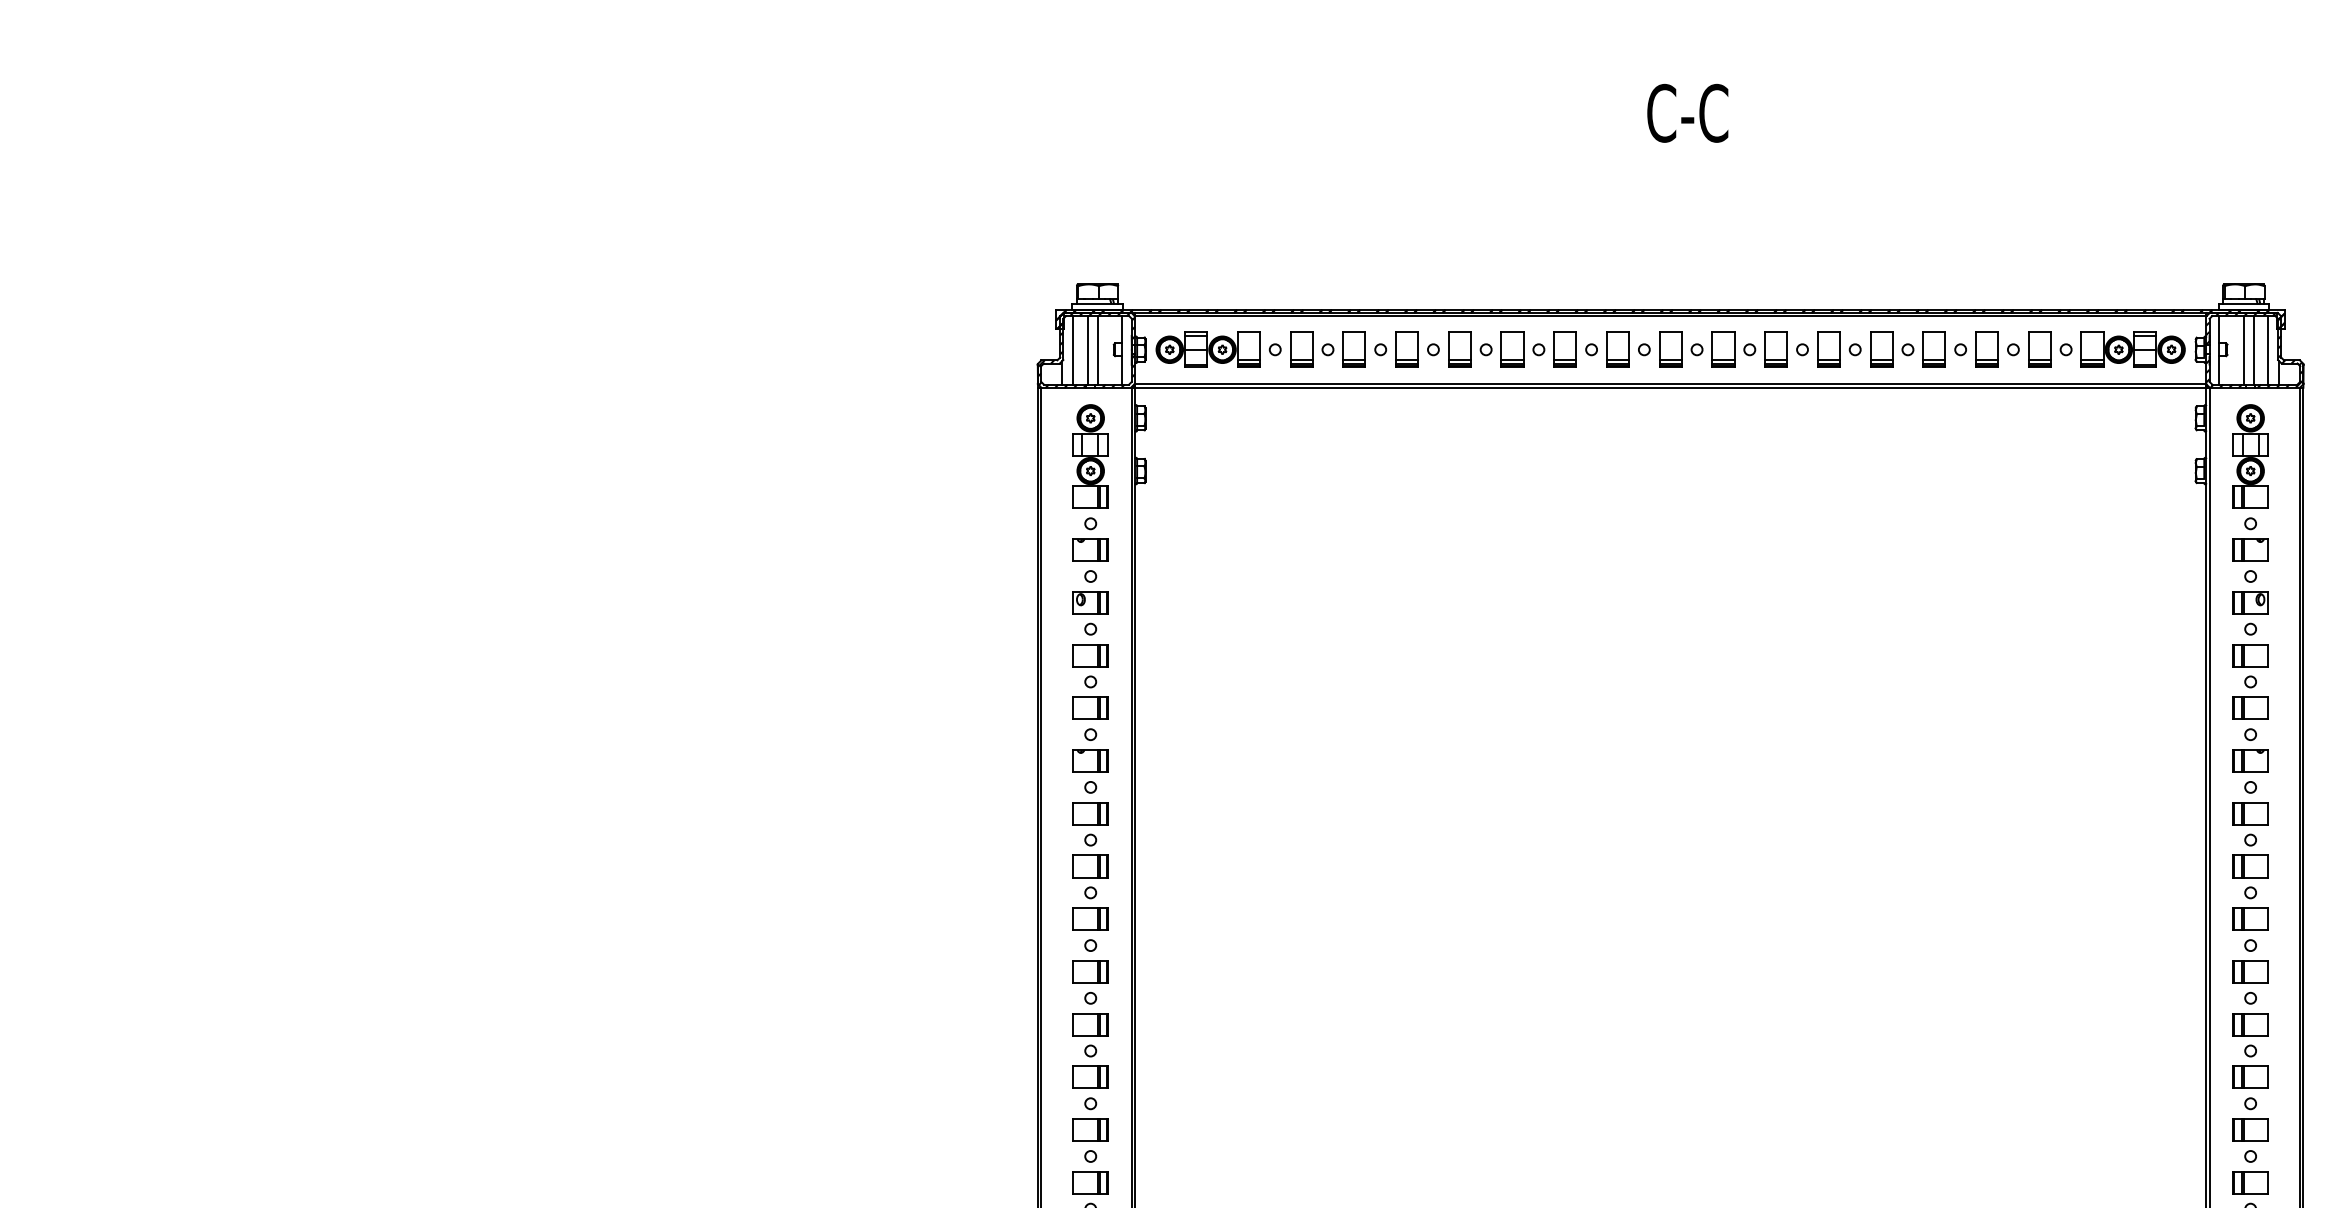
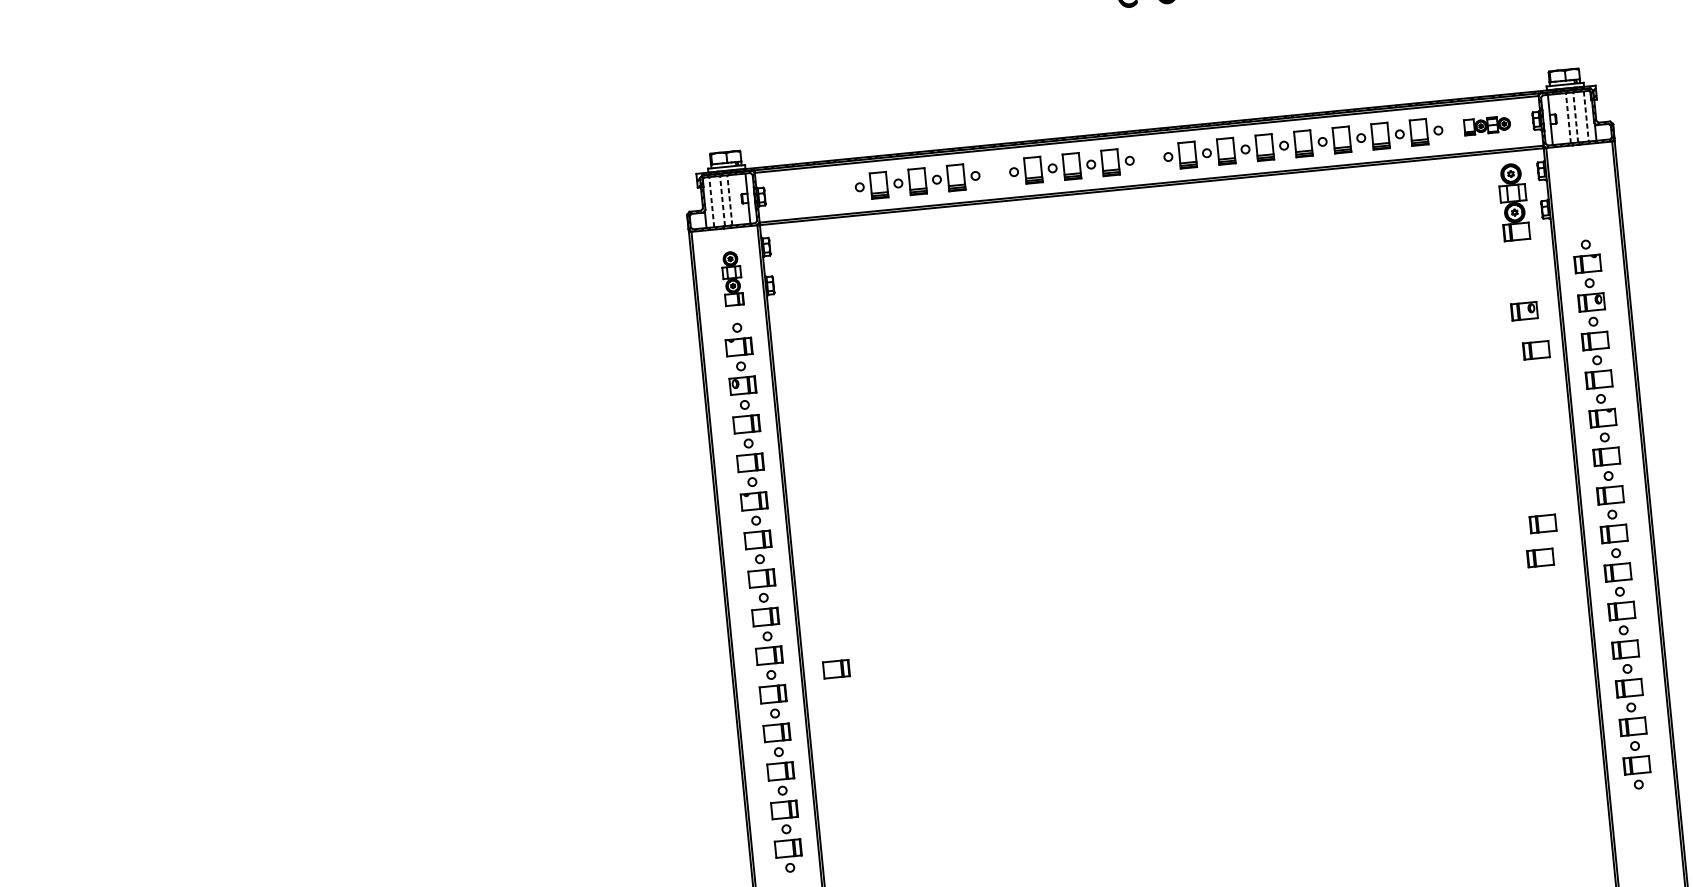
line: (1072, 349) -> (711, 201), solid -> dashed
line: (1087, 349) -> (722, 200), solid -> dashed
line: (1097, 349) -> (729, 199), solid -> dashed
part: (1207, 349) -> (810, 191), removed
part: (1459, 349) -> (994, 173), removed
part: (1670, 349) -> (1148, 158), removed
part: (2132, 349) -> (1486, 125), size x0.6
line: (2243, 349) -> (1568, 117), solid -> dashed
line: (2253, 349) -> (1575, 116), solid -> dashed
line: (2268, 350) -> (1586, 116), solid -> dashed
part: (1090, 456) -> (732, 278), size x0.7
part: (2250, 456) -> (1513, 202), moved
part: (2158, 605) -> (1524, 311), added
part: (2169, 659) -> (1536, 349), added
part: (2155, 895) -> (1542, 523), added
part: (2147, 941) -> (1540, 557), added
part: (1179, 998) -> (836, 668), added

